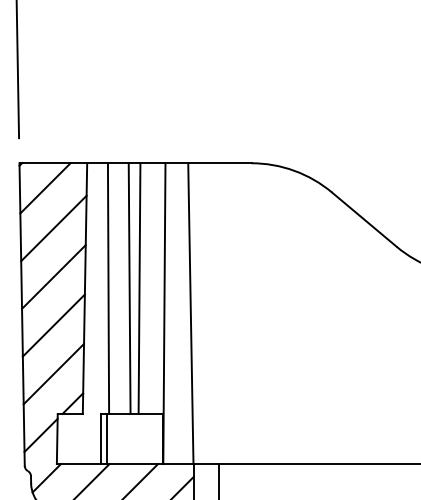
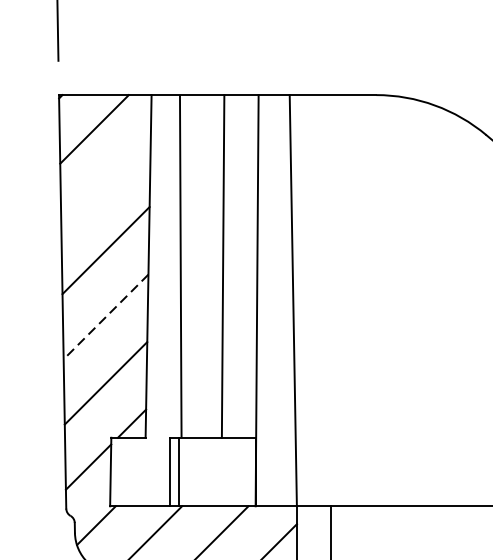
line: (53, 228) -> (105, 184), removed
line: (129, 288) -> (209, 266), removed
line: (53, 325) -> (105, 316), solid -> dashed

